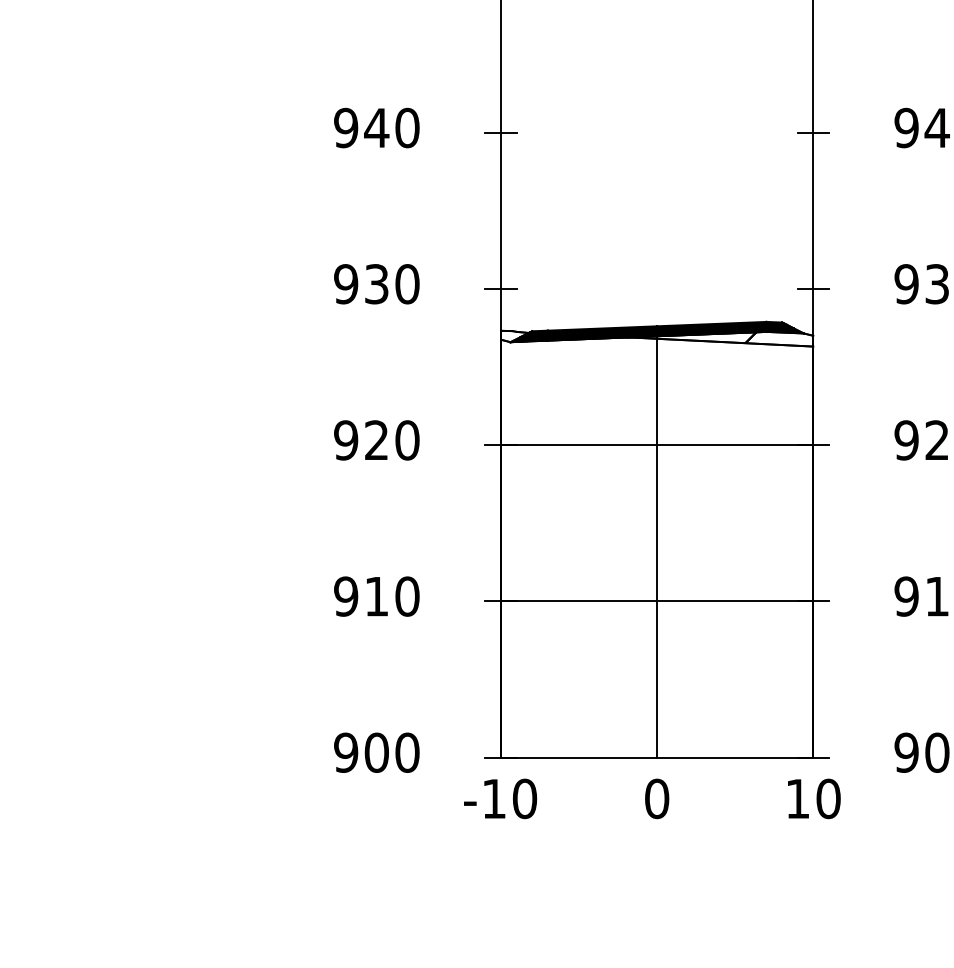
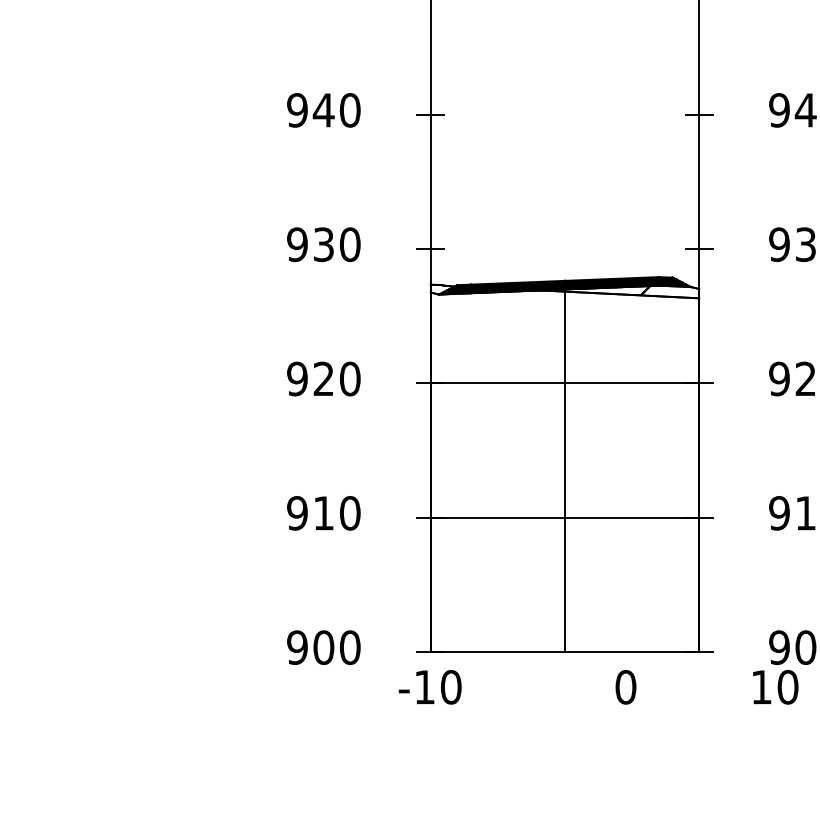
text: (657, 798) -> (626, 686), moved
text: (814, 798) -> (775, 686), moved

